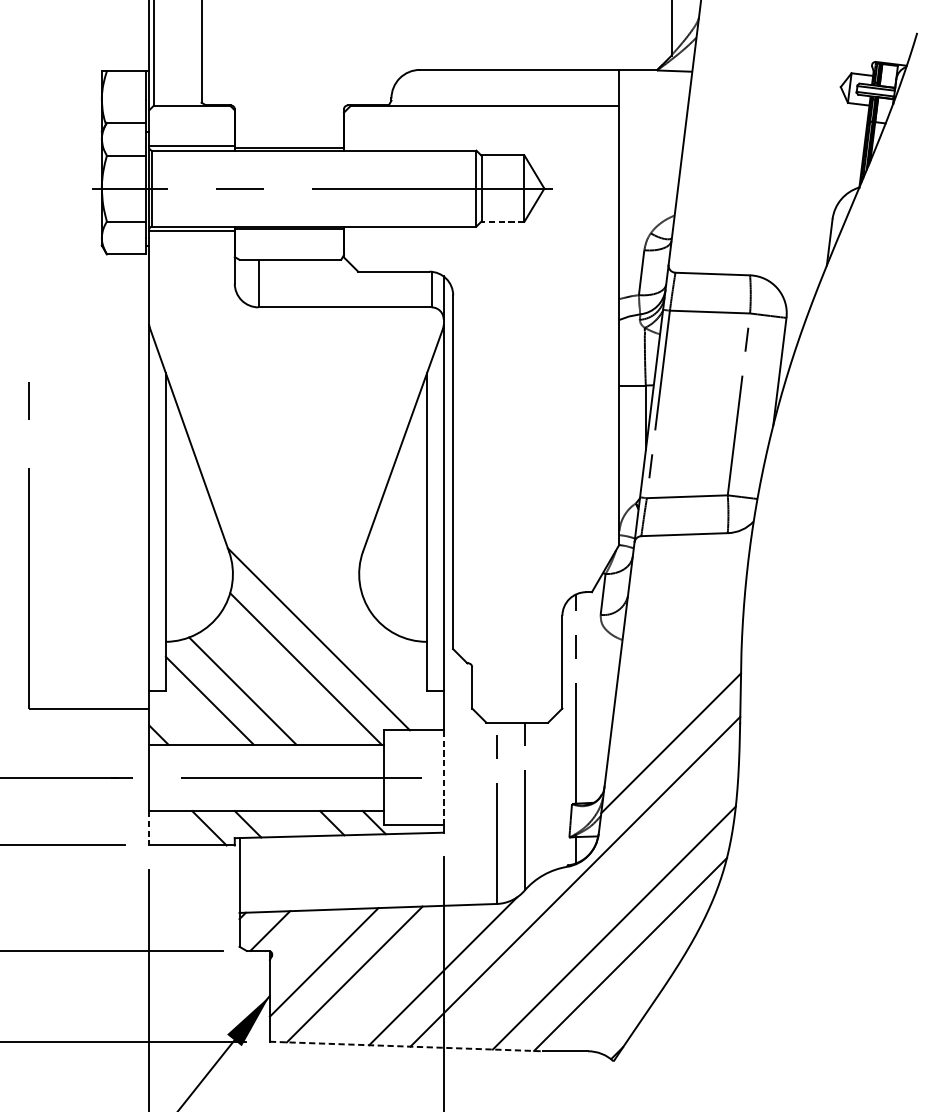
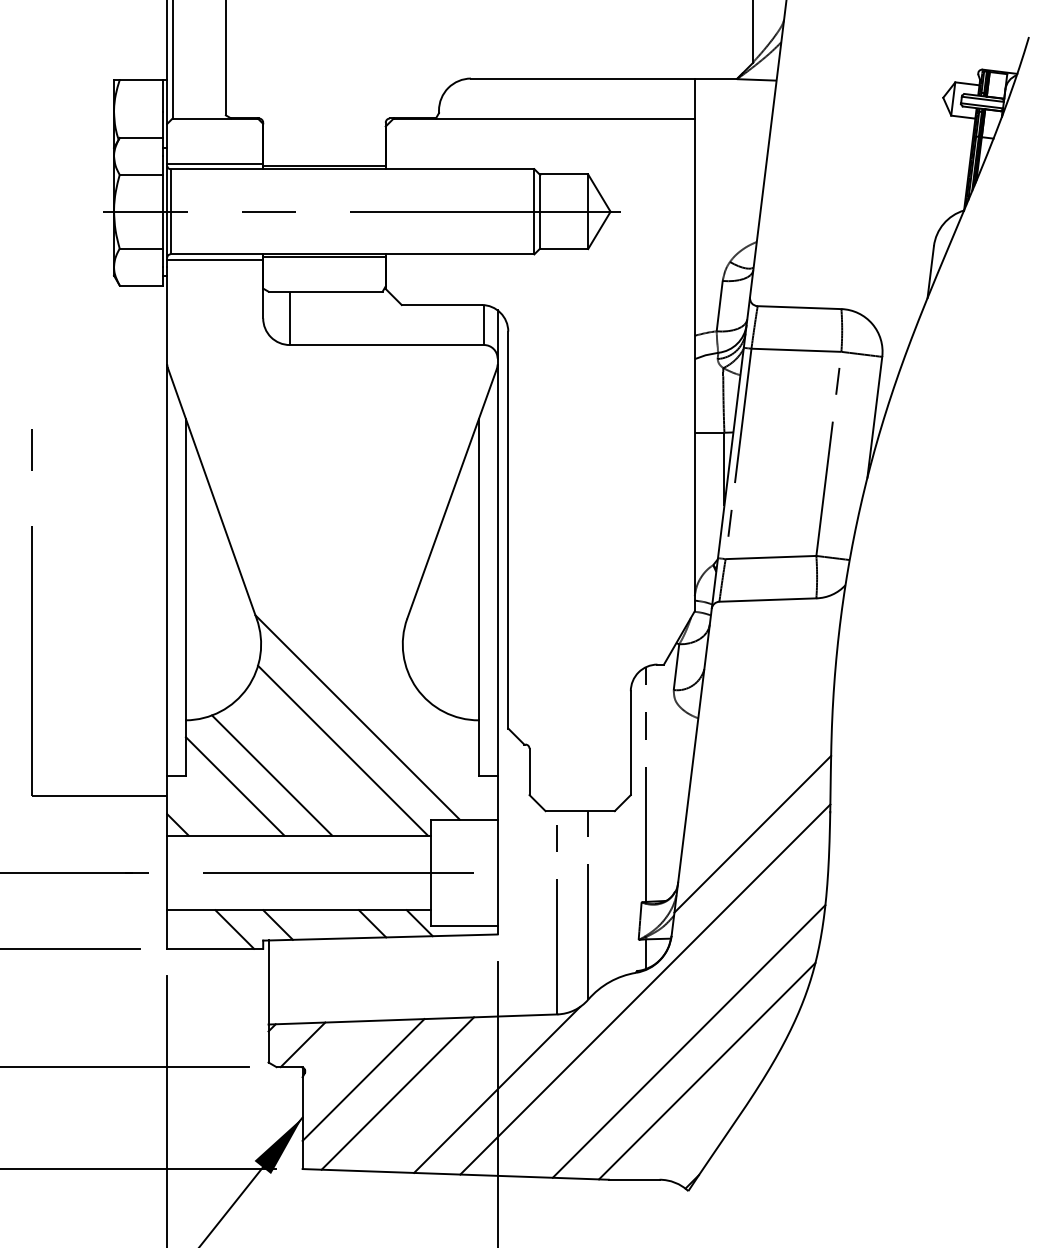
line: (502, 222) -> (563, 249), dashed -> solid
line: (443, 777) -> (497, 872), dashed -> solid
line: (149, 829) -> (167, 930), dashed -> solid
line: (407, 1046) -> (456, 1174), dashed -> solid

